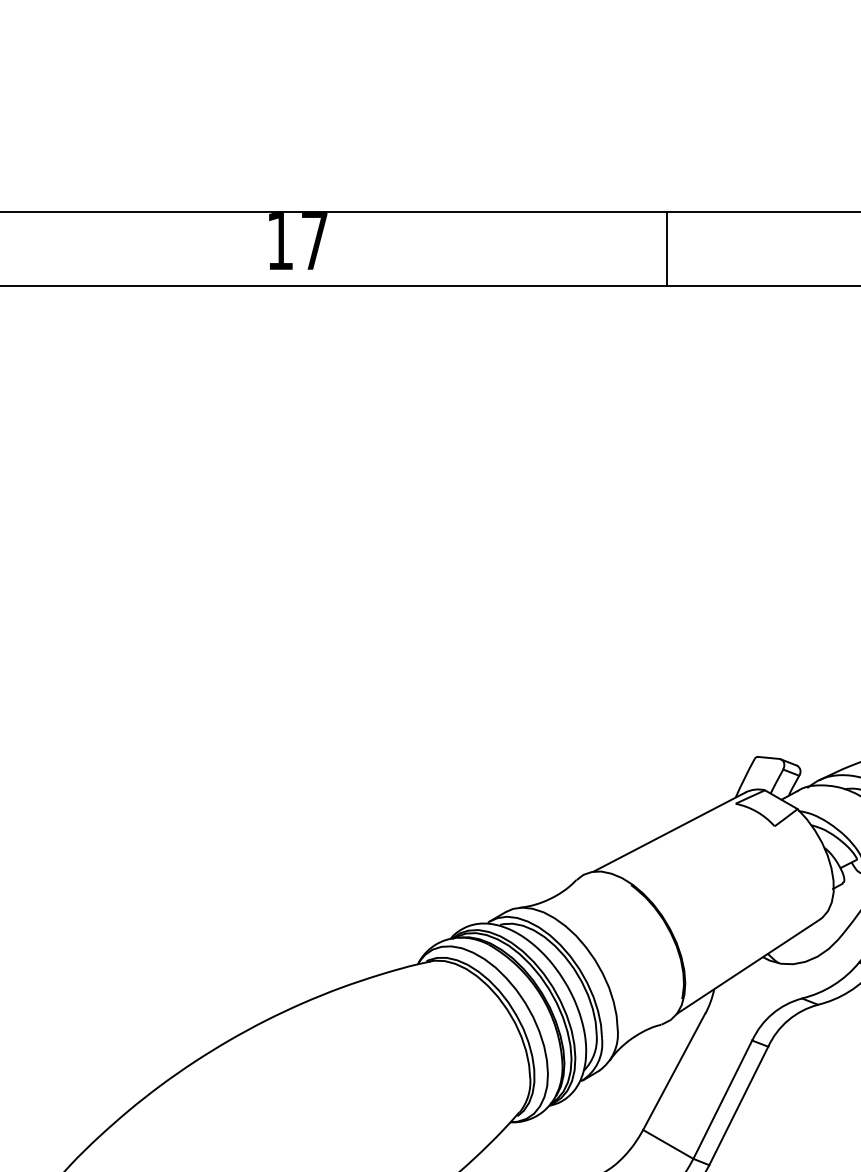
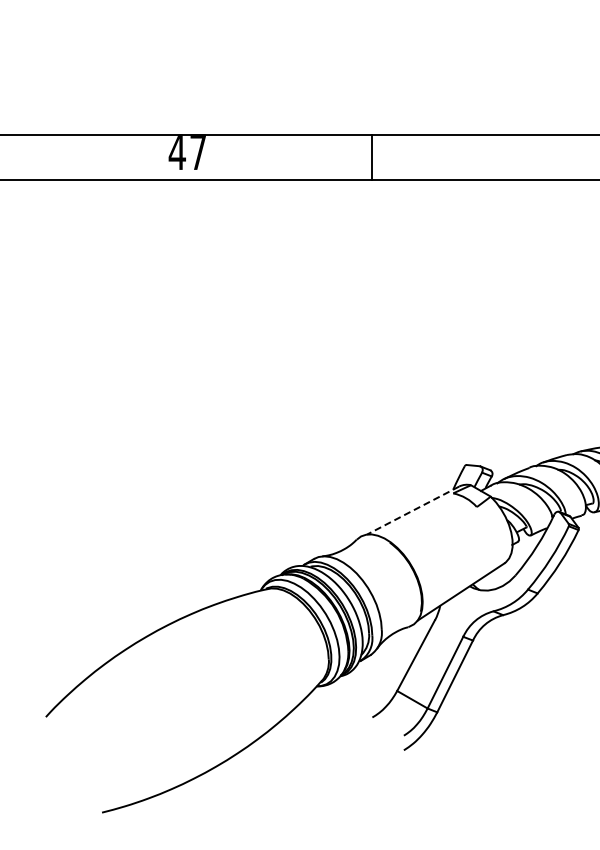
text: (278, 240) -> (176, 152), 17 -> 47
line: (666, 249) -> (371, 157), moved
line: (670, 832) -> (413, 510), solid -> dashed

